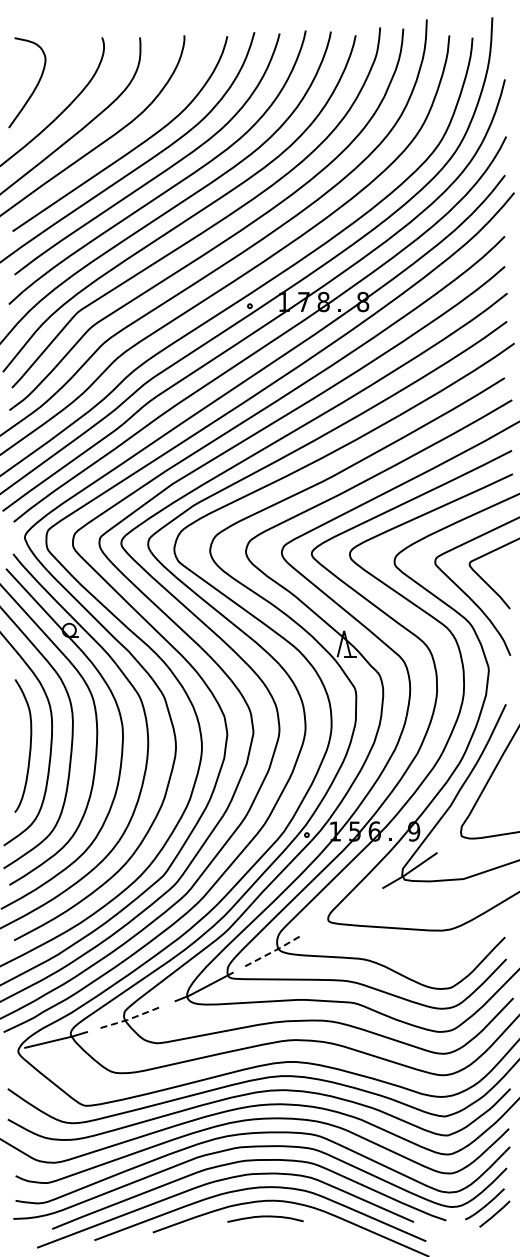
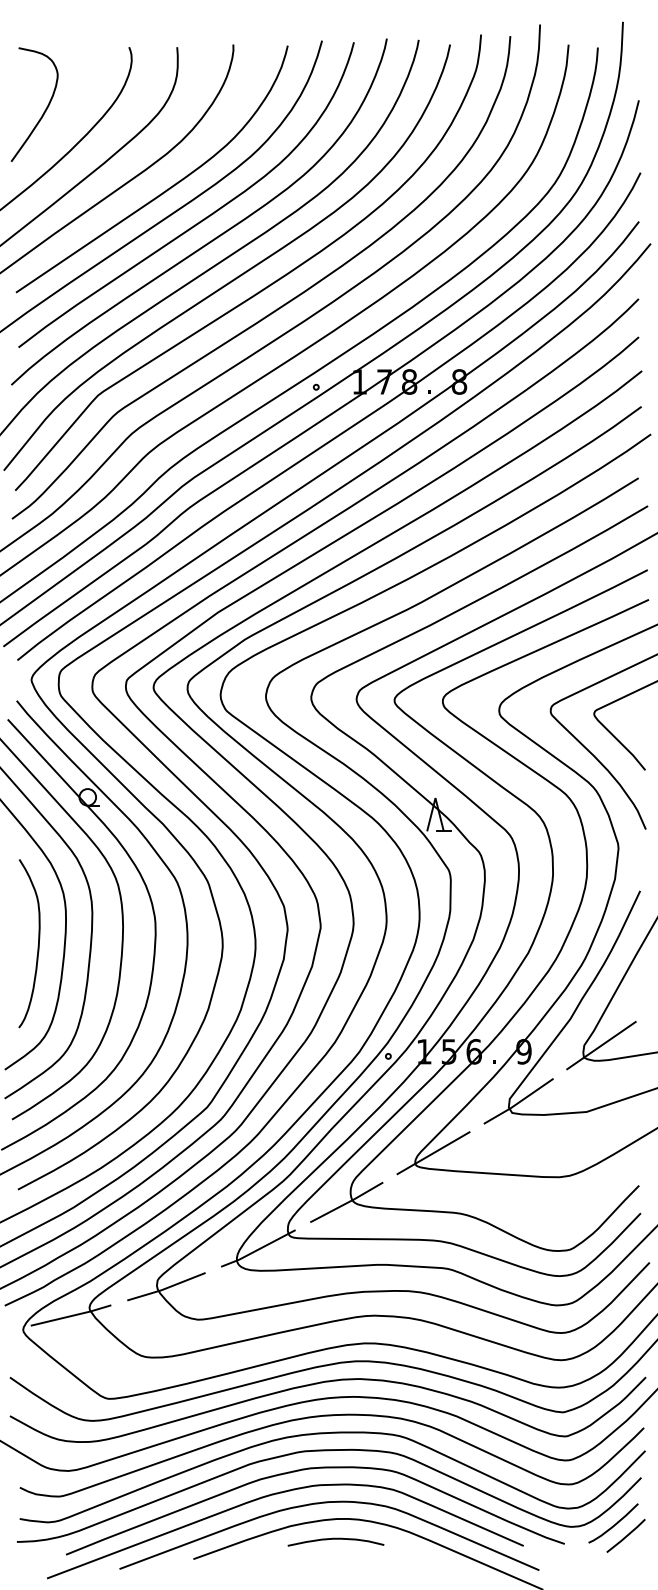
line: (475, 826) -> (601, 1045), added
line: (342, 911) -> (433, 1153), added
line: (274, 950) -> (347, 1202), dashed -> solid
line: (131, 1018) -> (166, 1288), dashed -> solid

